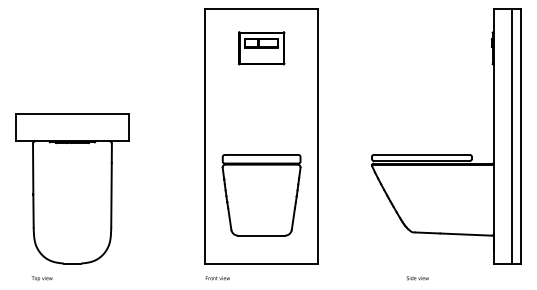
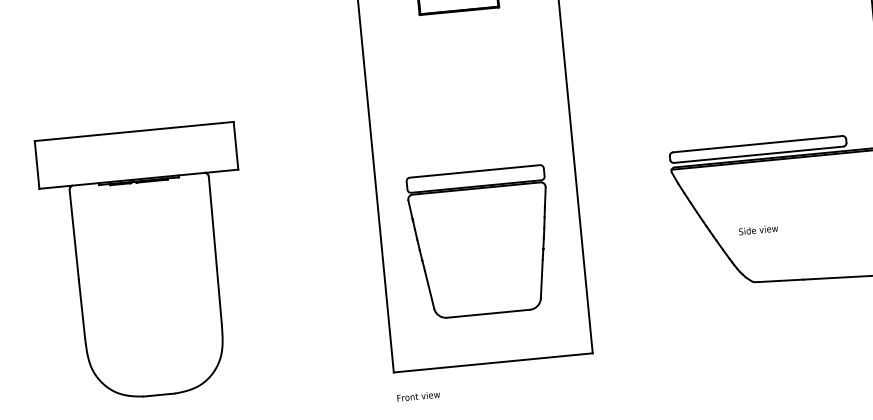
text: (417, 278) -> (758, 230), moved

